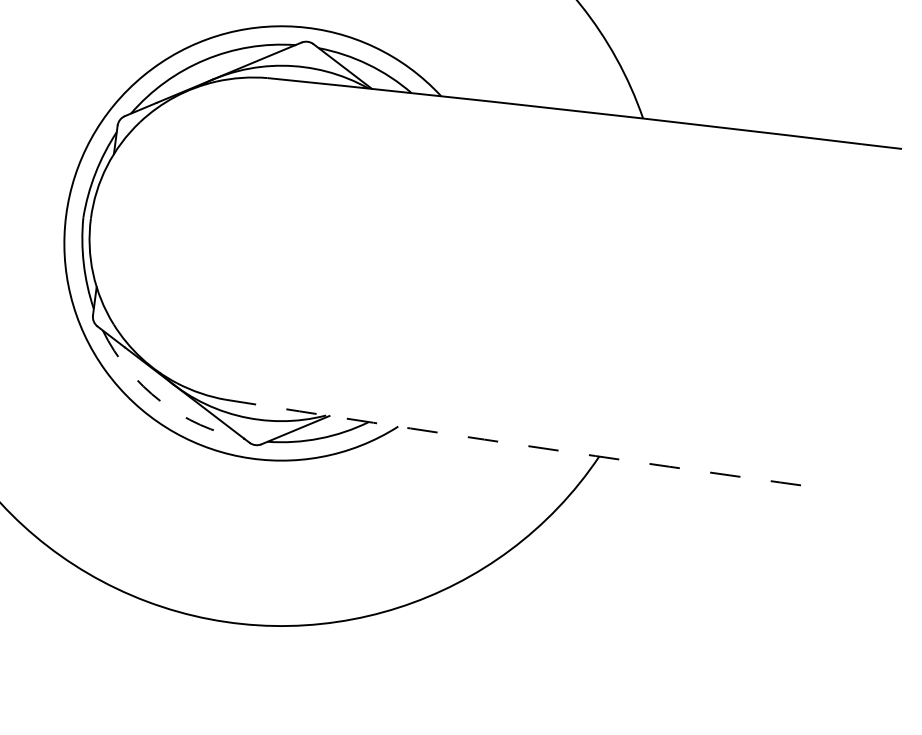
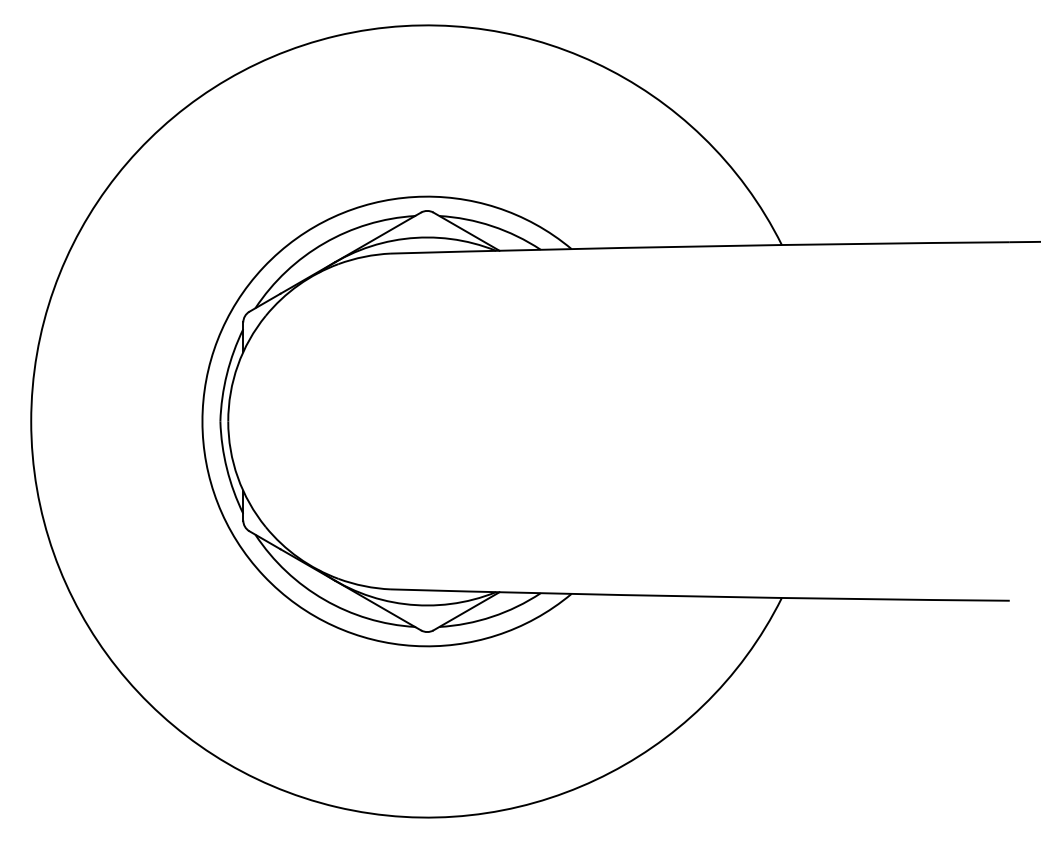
arc: (160, 401) -> (324, 599), dashed -> solid
arc: (521, 445) -> (700, 596), dashed -> solid

